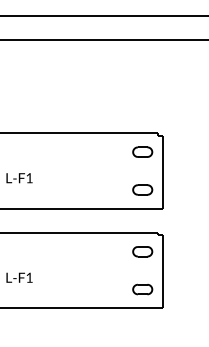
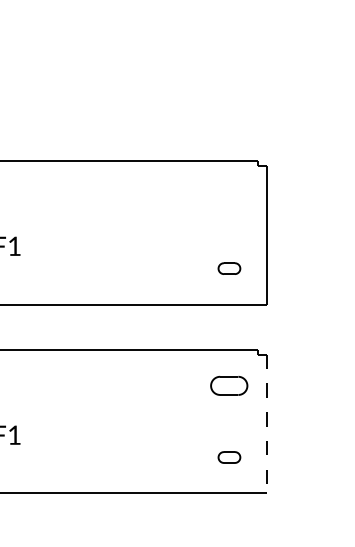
part: (142, 151) -> (228, 195), removed
part: (142, 189) -> (228, 267), size x0.6
line: (162, 271) -> (266, 423), solid -> dashed
part: (142, 289) -> (228, 457), size x0.6

